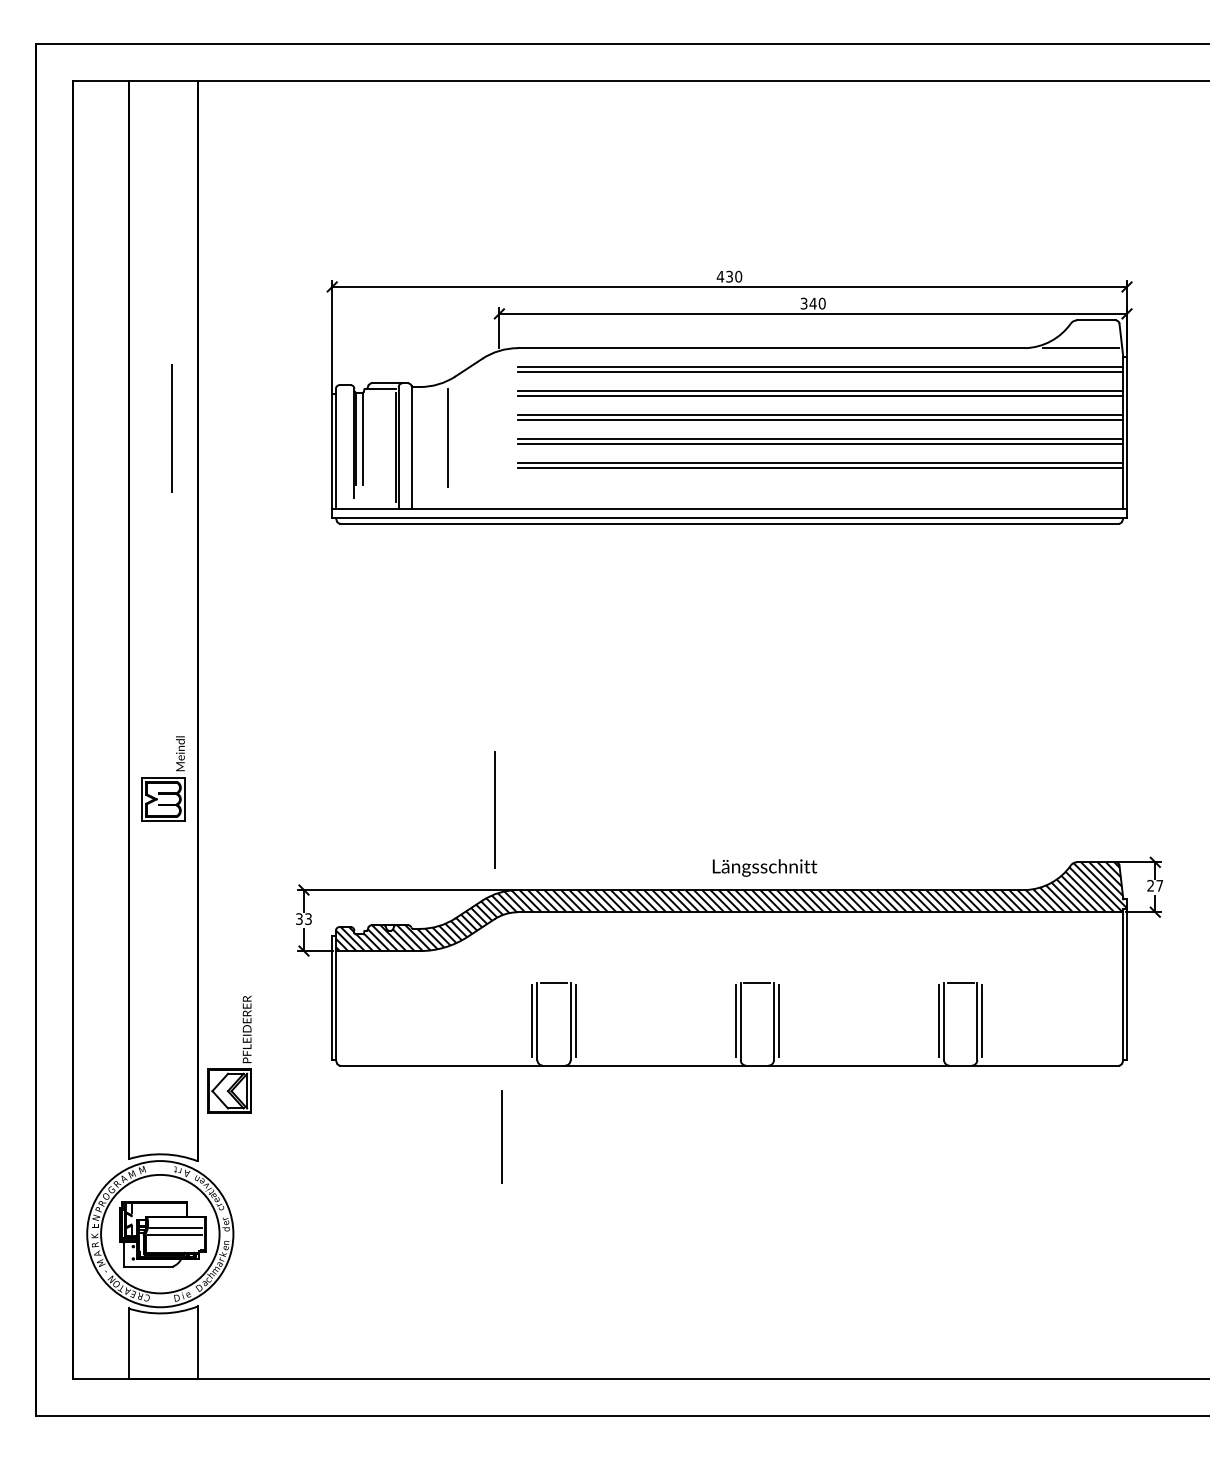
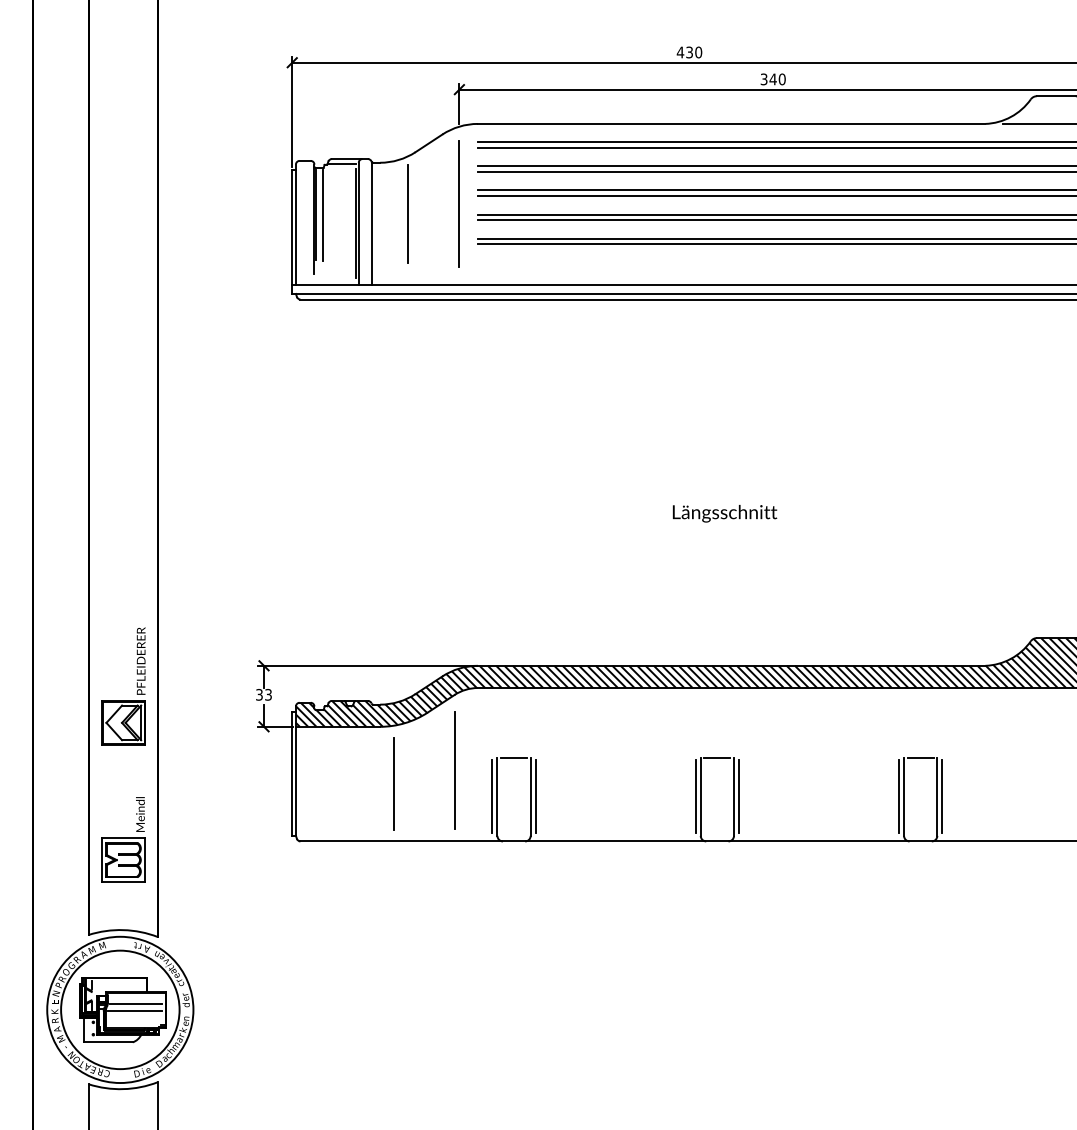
line: (171, 428) -> (458, 204), moved
part: (163, 778) -> (123, 839), moved
line: (494, 809) -> (454, 770), moved
text: (764, 867) -> (724, 513), moved
part: (242, 1054) -> (136, 686), moved
line: (501, 1136) -> (393, 783), moved

